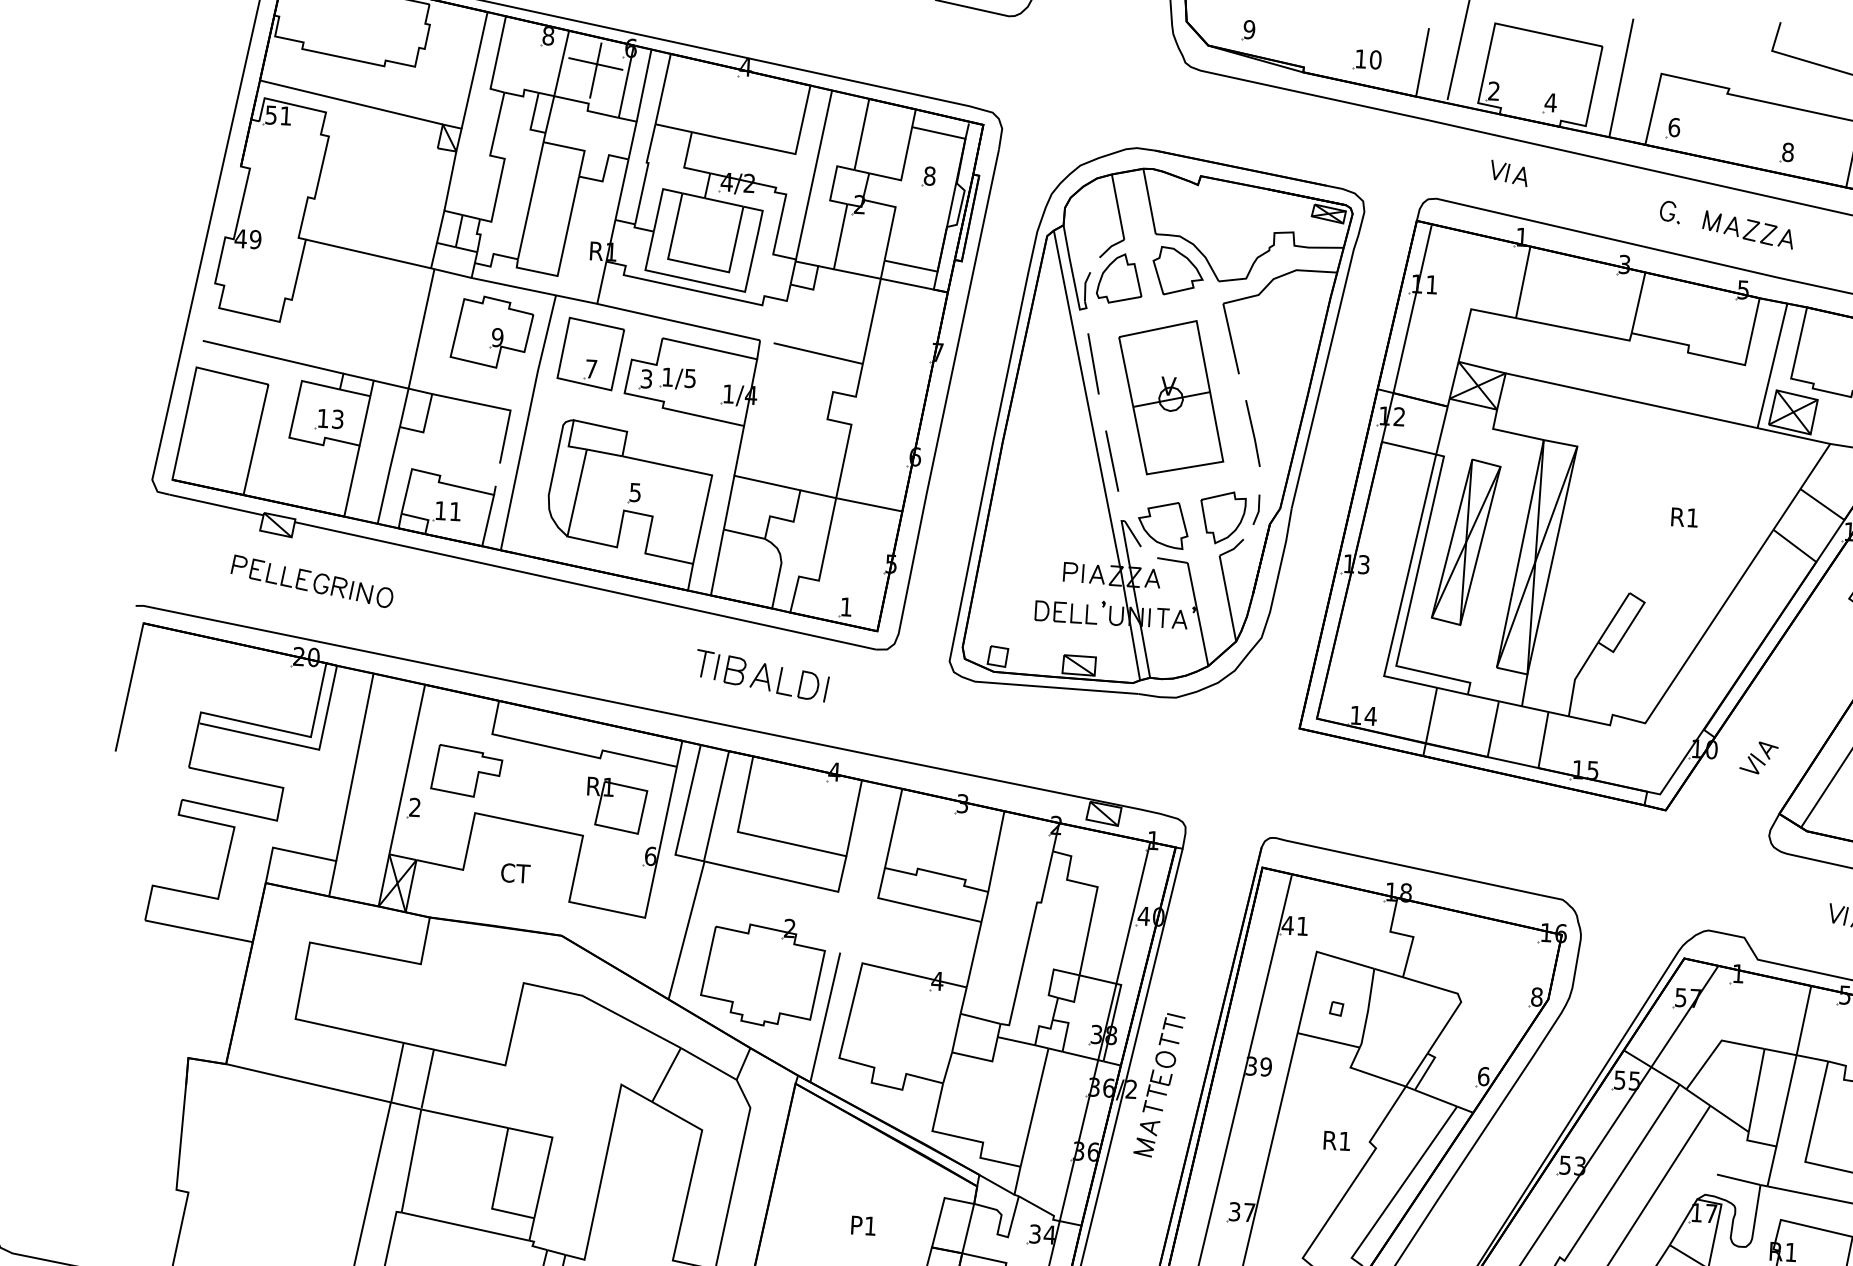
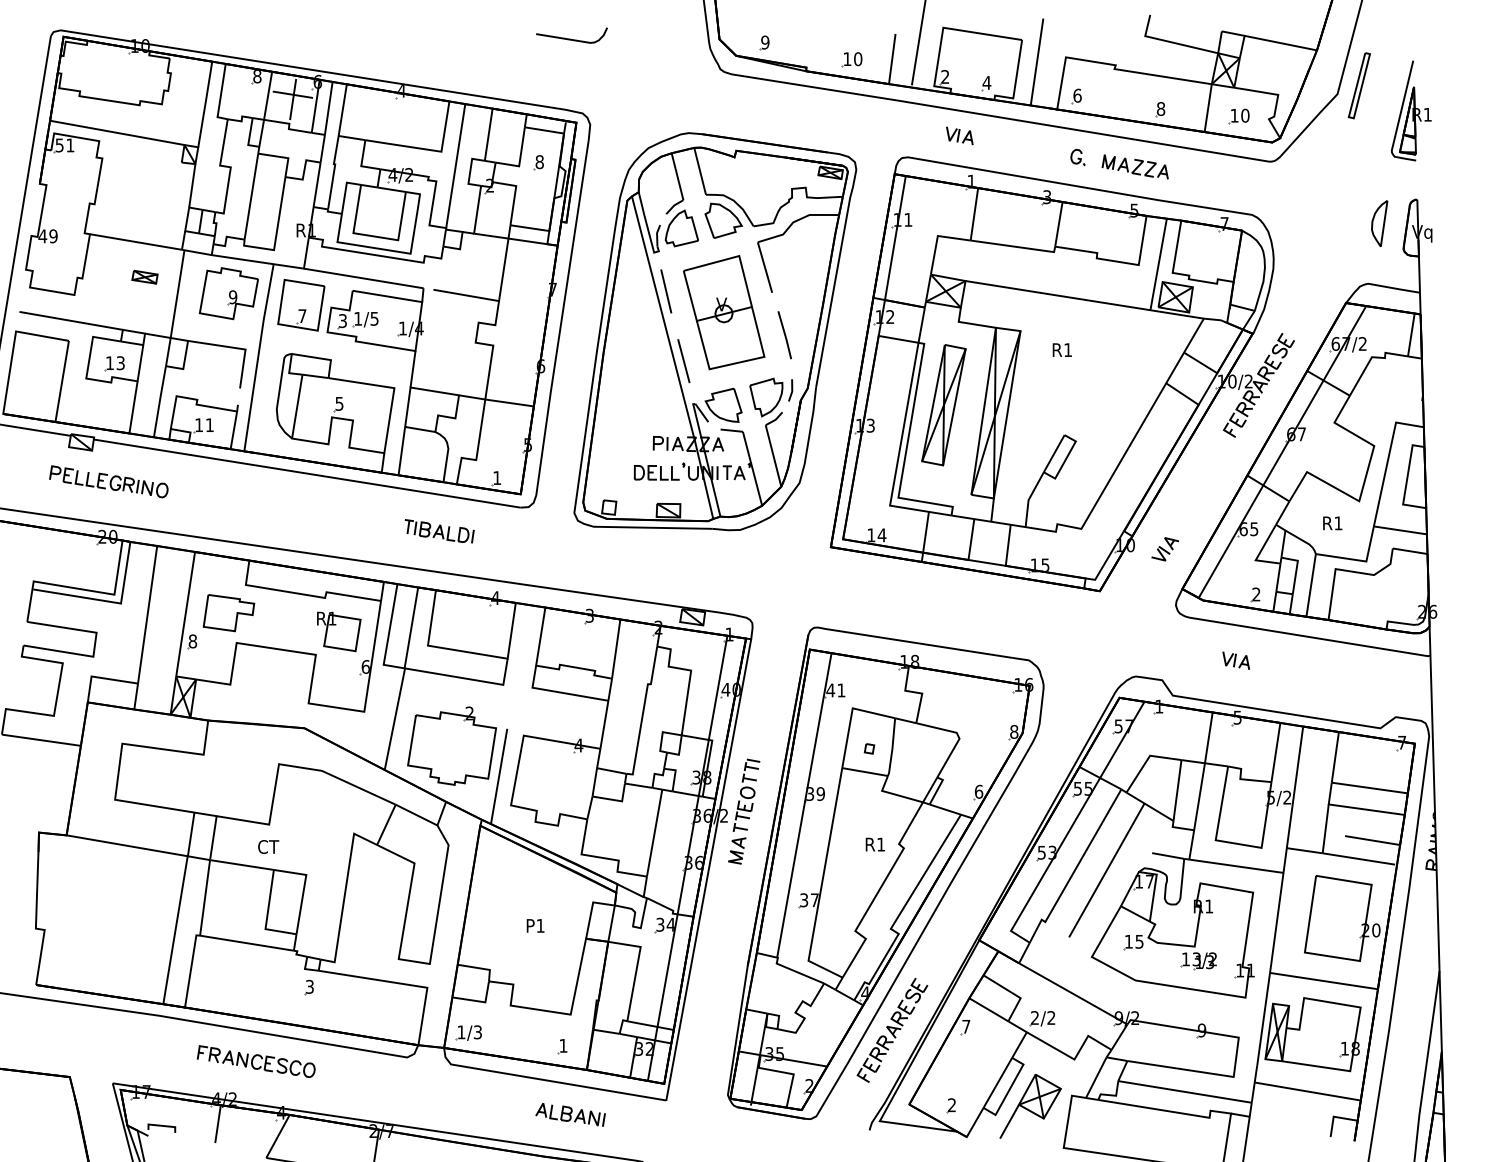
part: (377, 302) -> (144, 276), added
text: (1683, 516) -> (1061, 349), moved
part: (762, 675) -> (439, 531), size x0.71
text: (414, 807) -> (192, 641), 2 -> 8
text: (515, 872) -> (268, 846), moved

